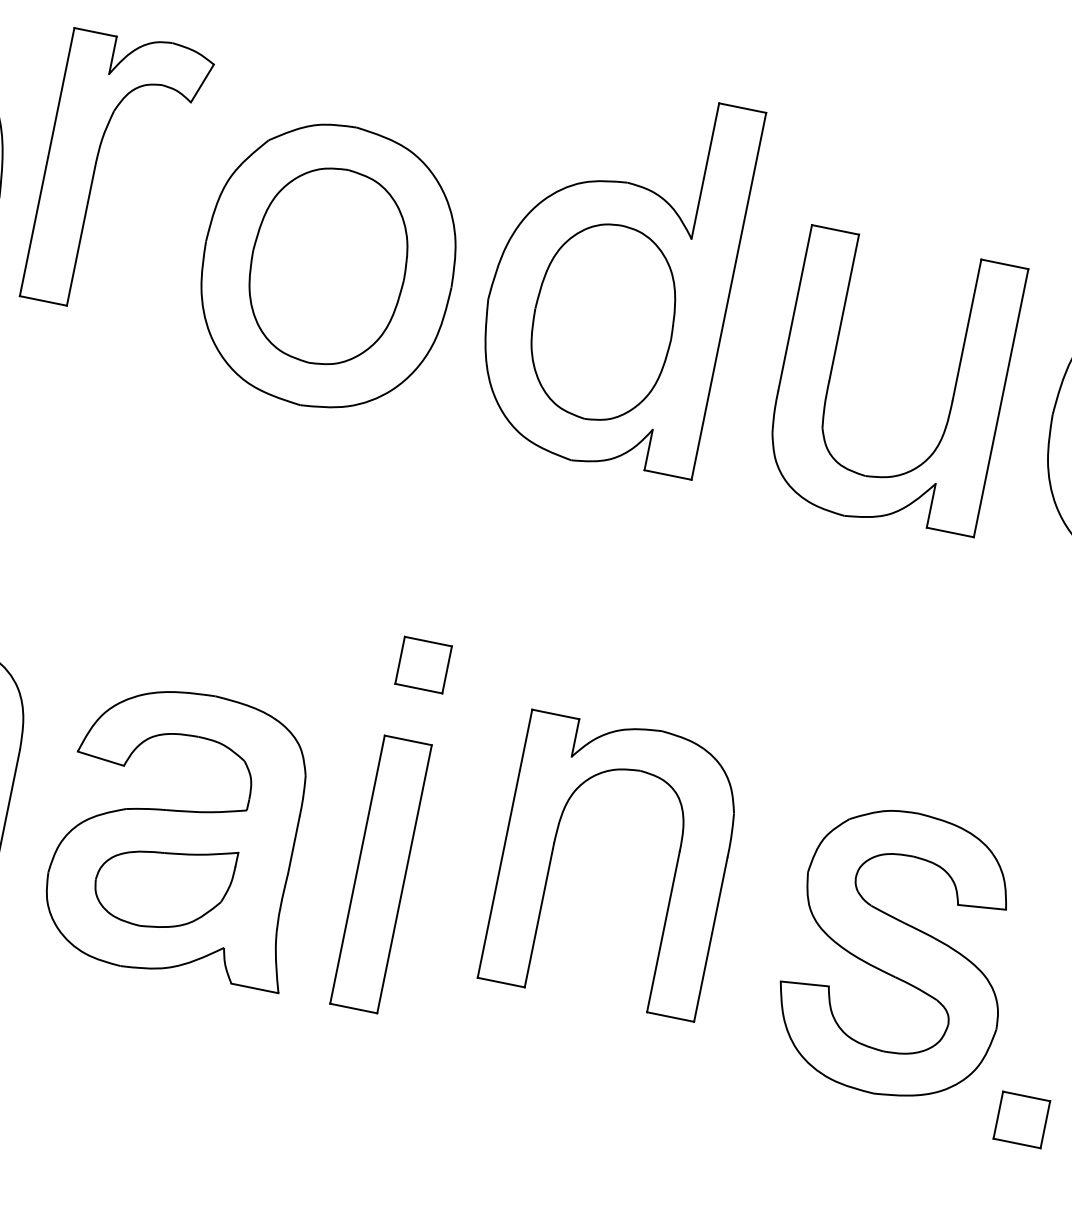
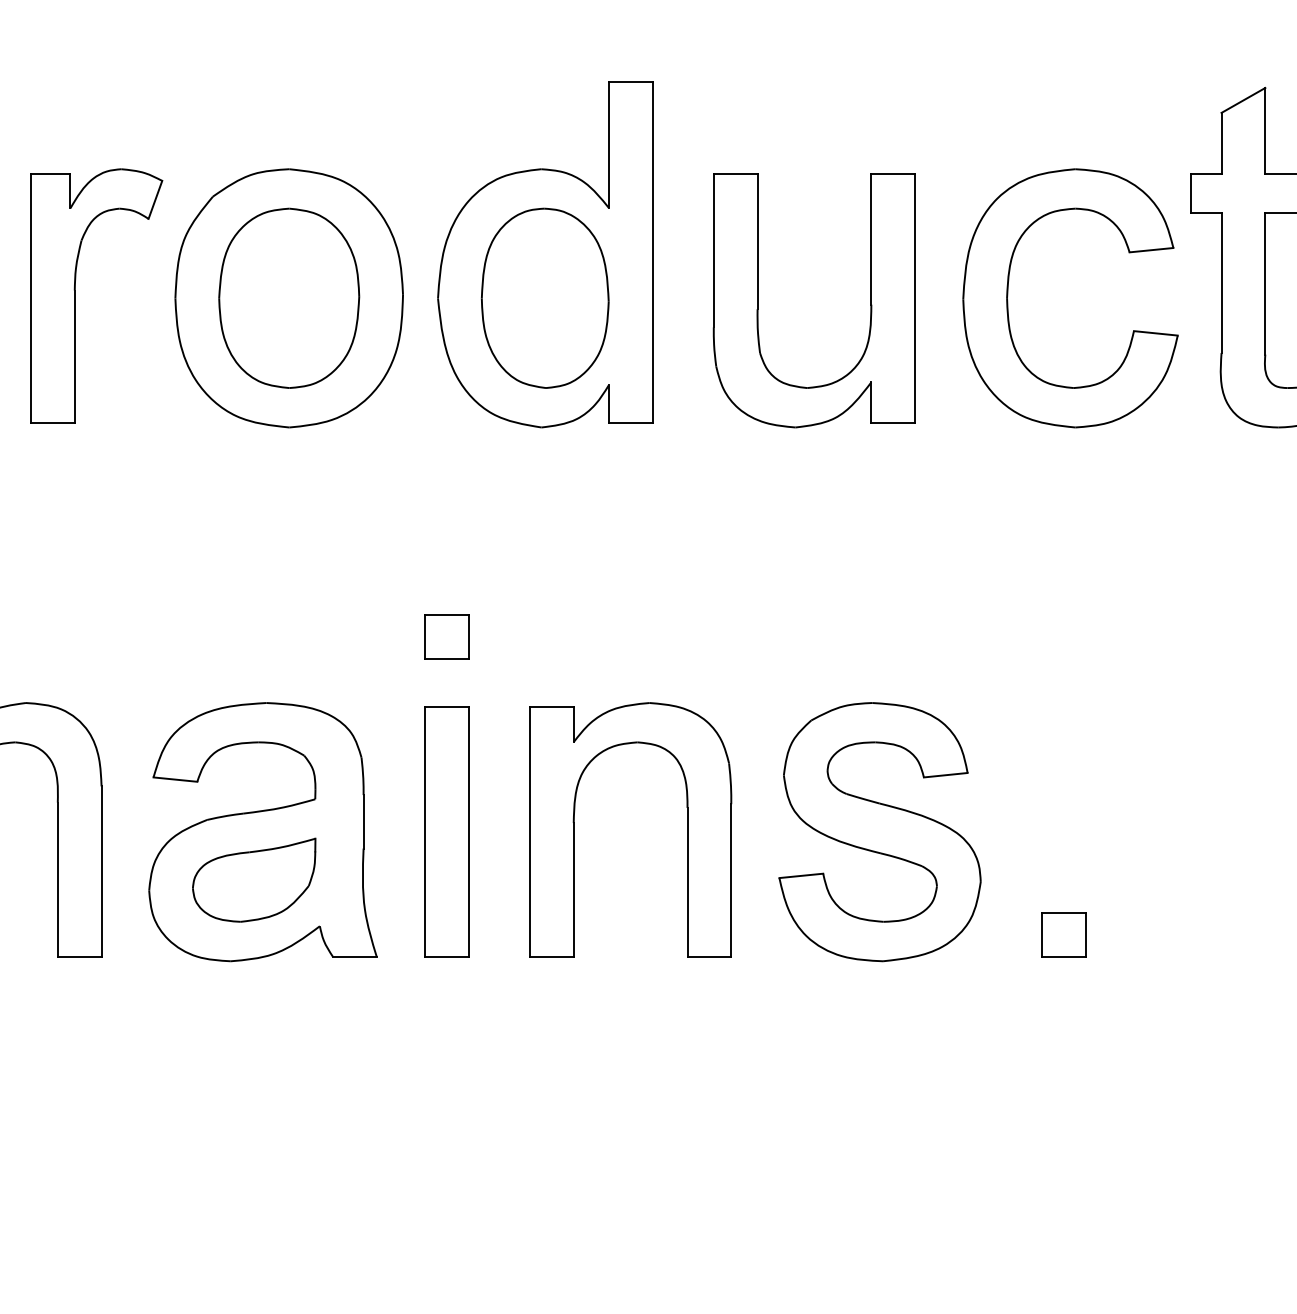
part: (95, 168) -> (75, 295), moved
part: (553, 850) -> (574, 829), moved
part: (898, 954) -> (879, 832), moved

